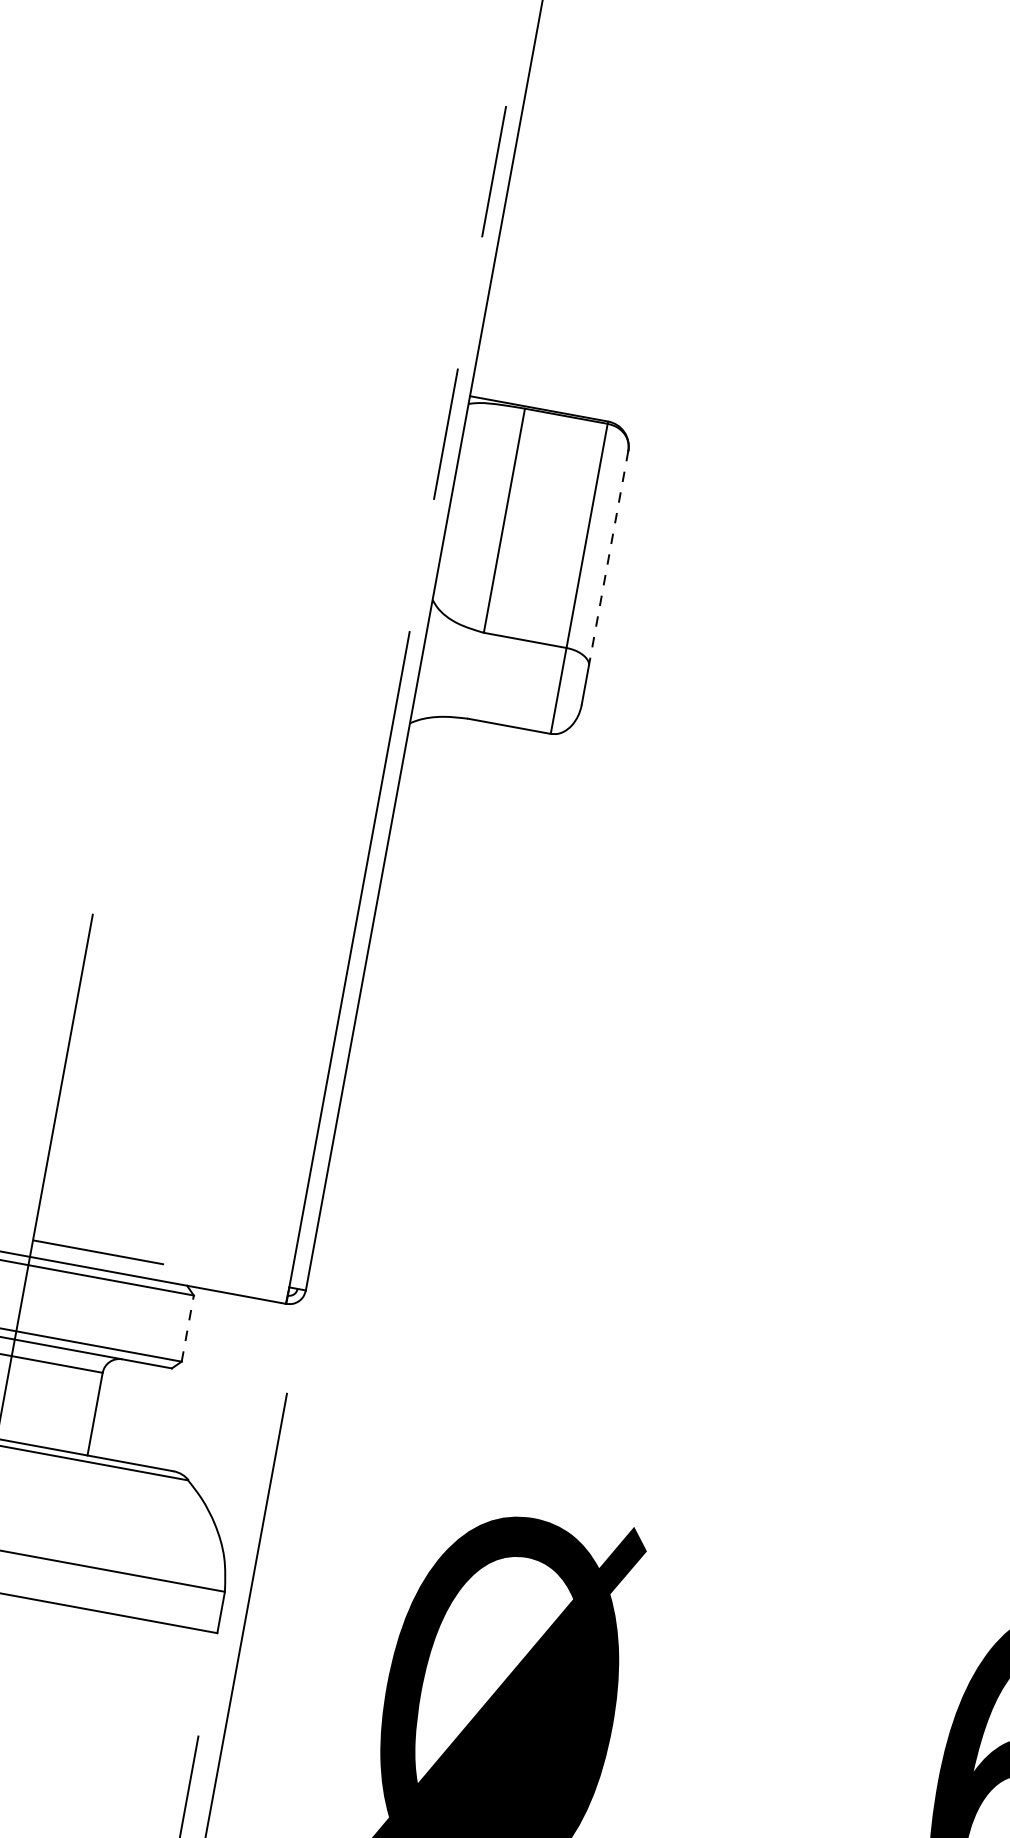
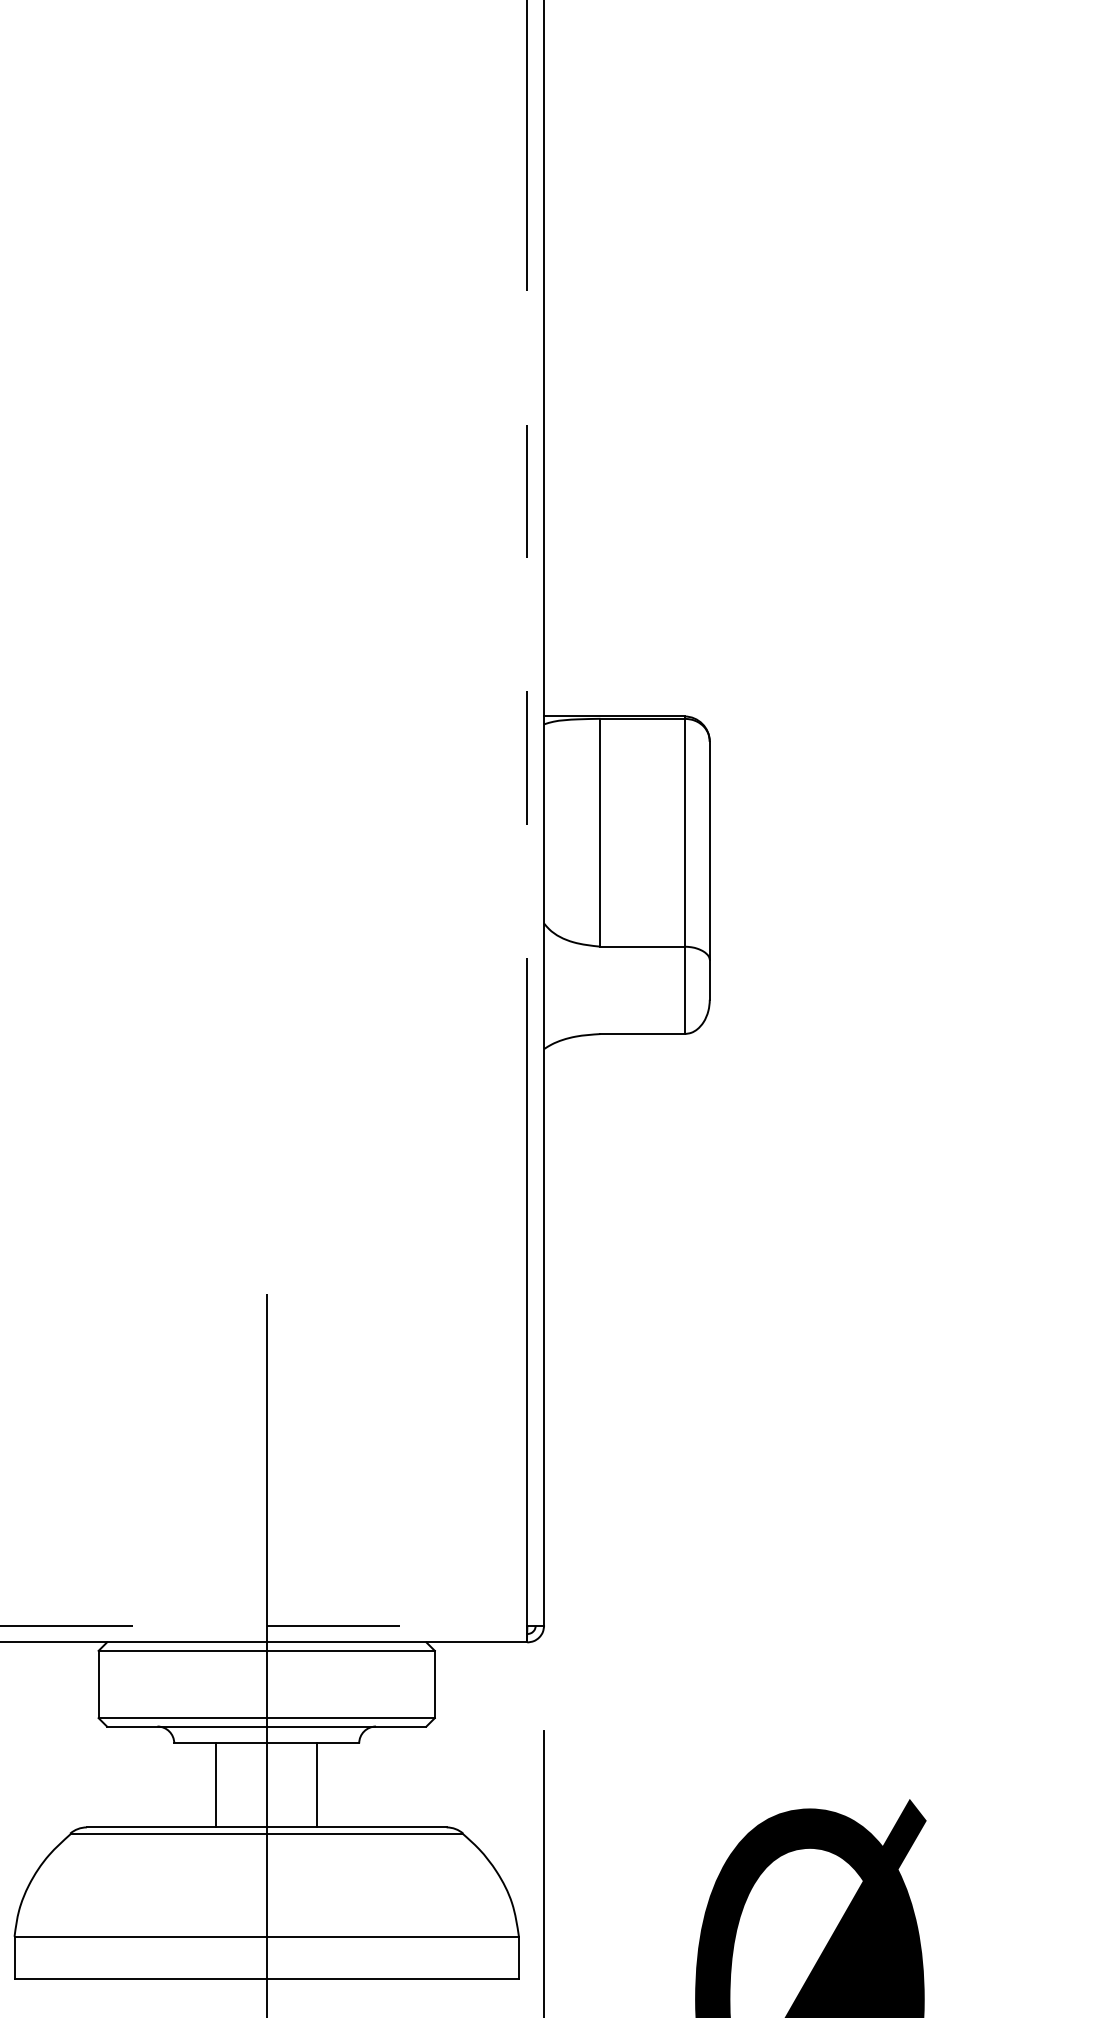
line: (608, 558) -> (709, 851), dashed -> solid
line: (187, 1328) -> (434, 1684), dashed -> solid
line: (95, 1414) -> (317, 1785), moved

